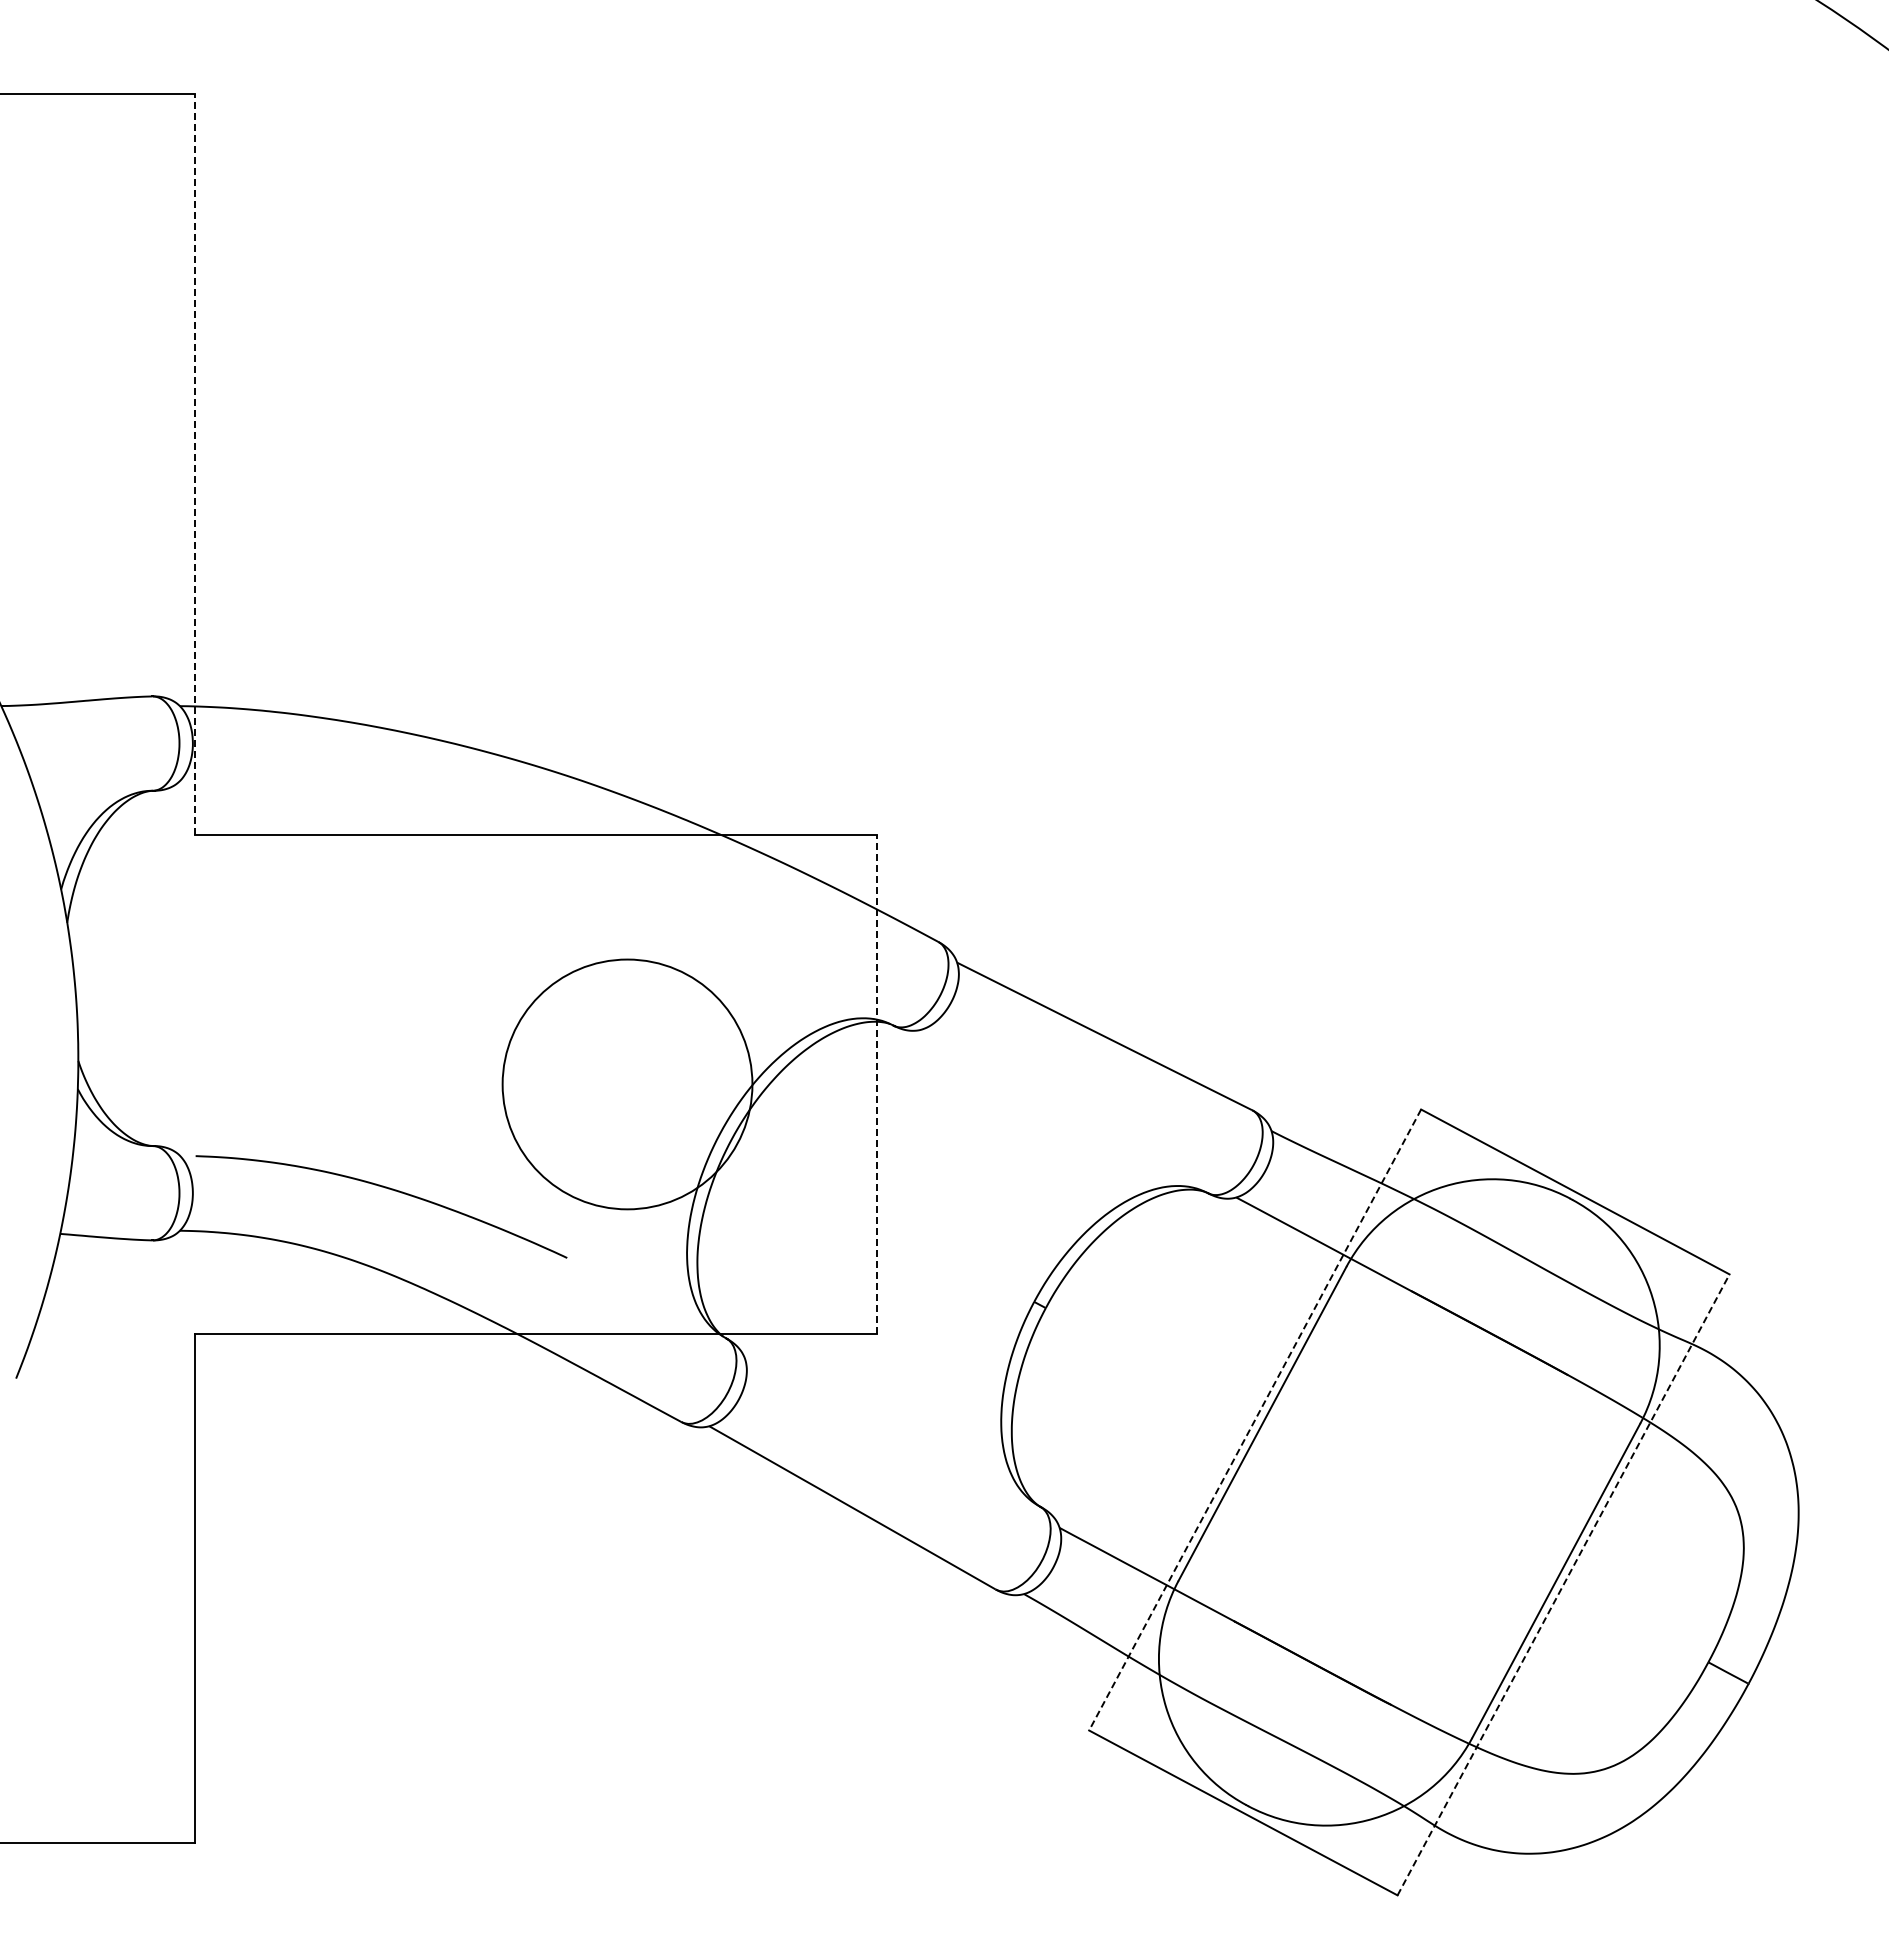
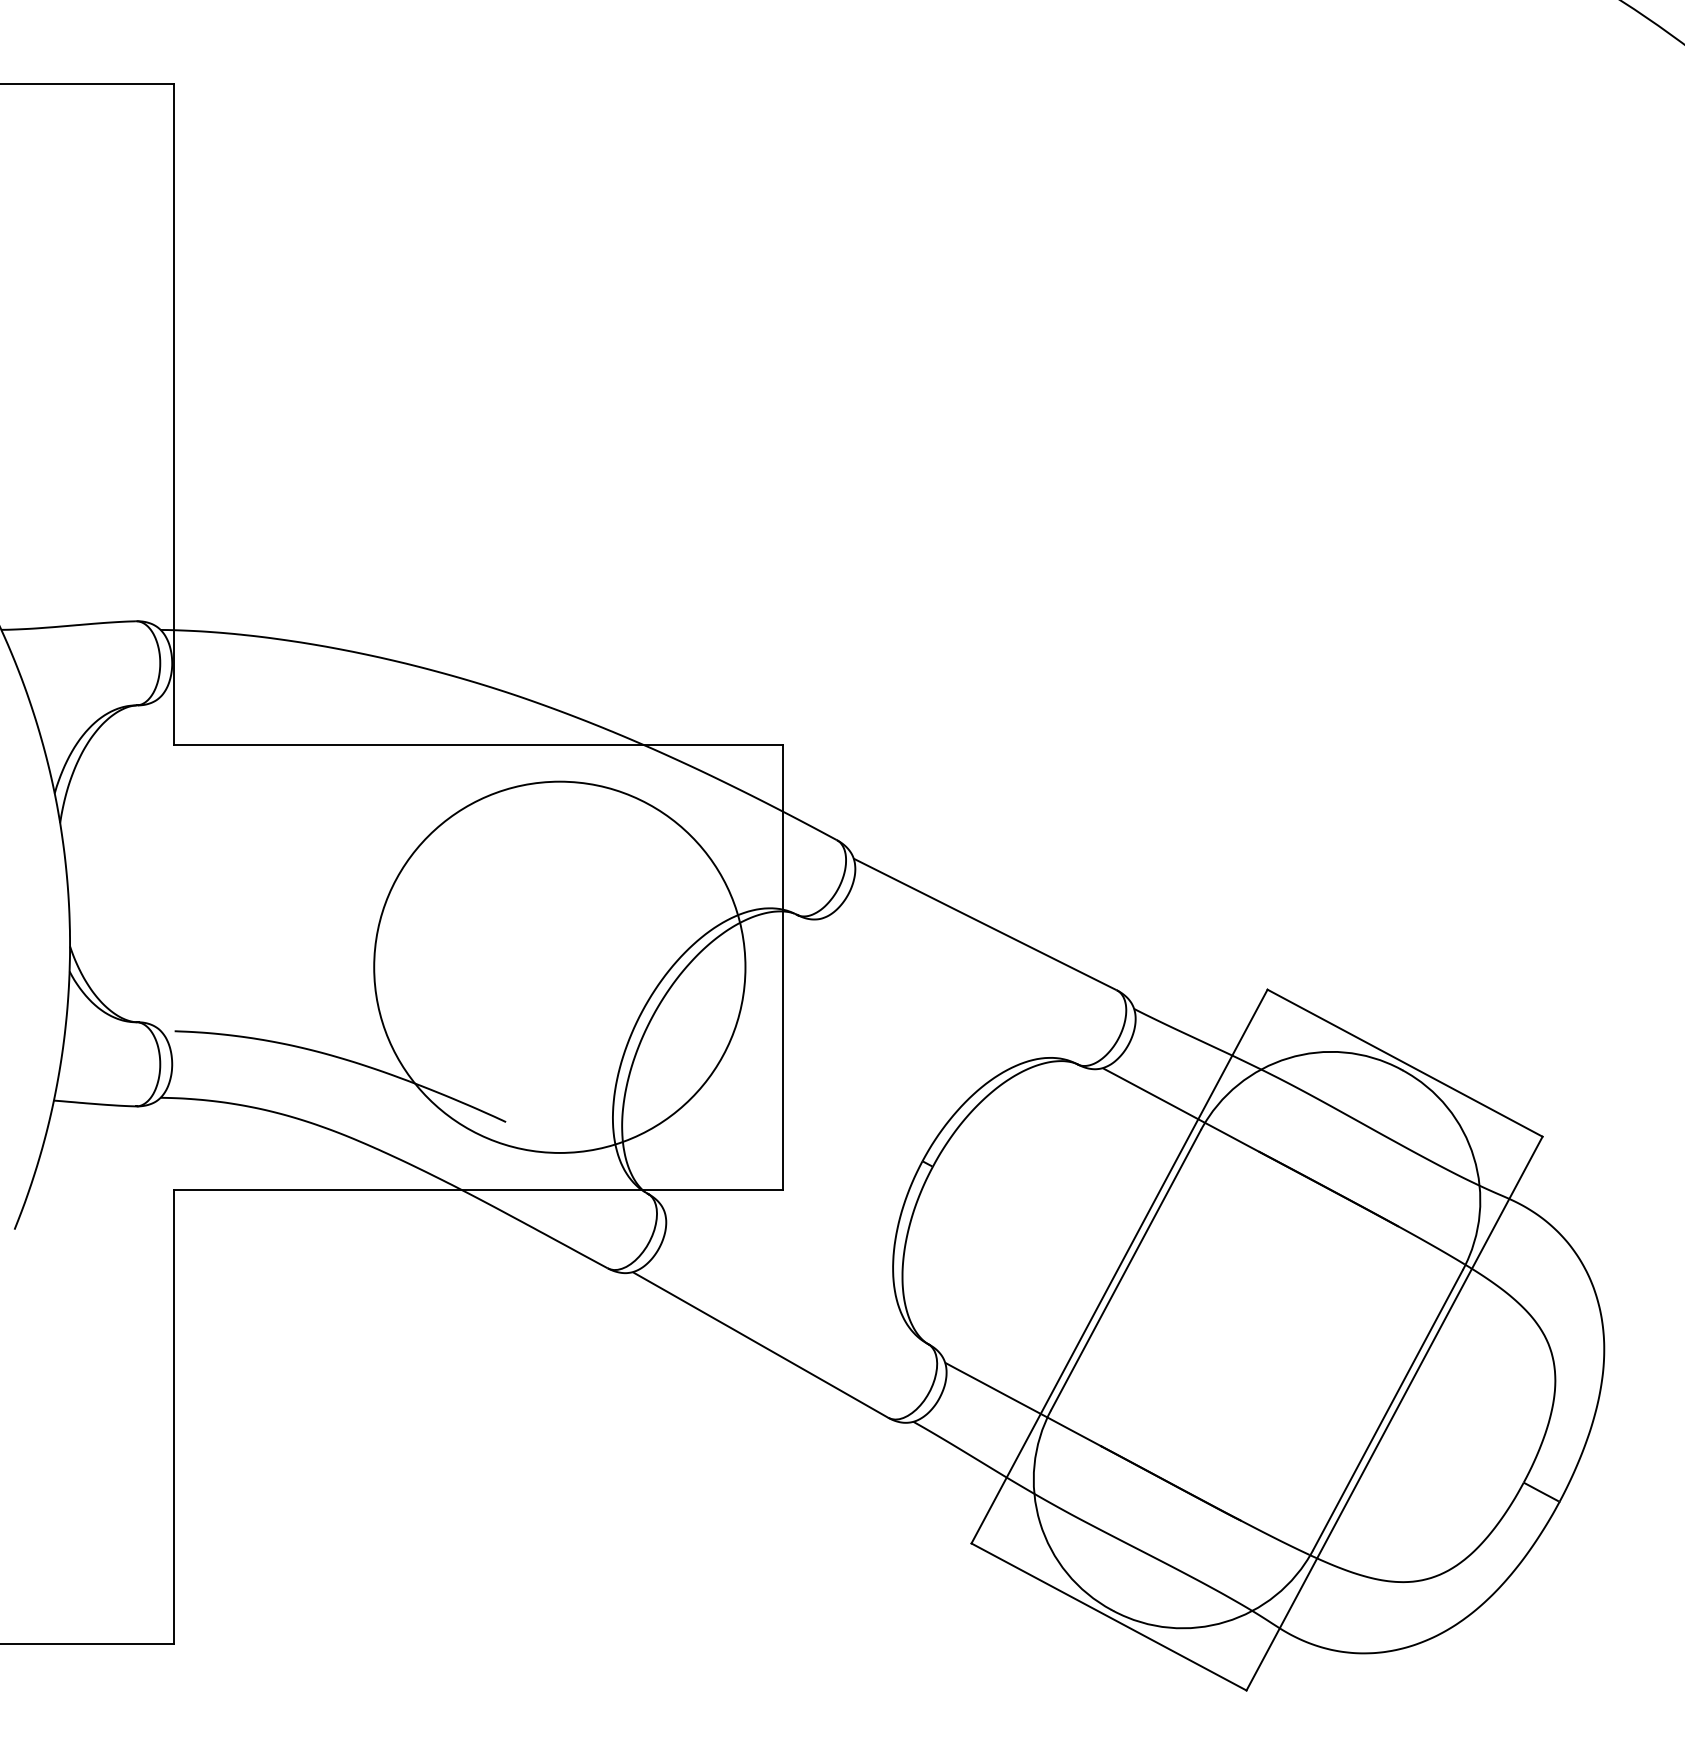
line: (194, 463) -> (173, 413), dashed -> solid
circle: (627, 1084) -> (559, 967), size x1.67
line: (877, 1084) -> (782, 967), dashed -> solid
line: (1254, 1420) -> (1118, 1267), dashed -> solid
line: (1563, 1584) -> (1394, 1413), dashed -> solid

